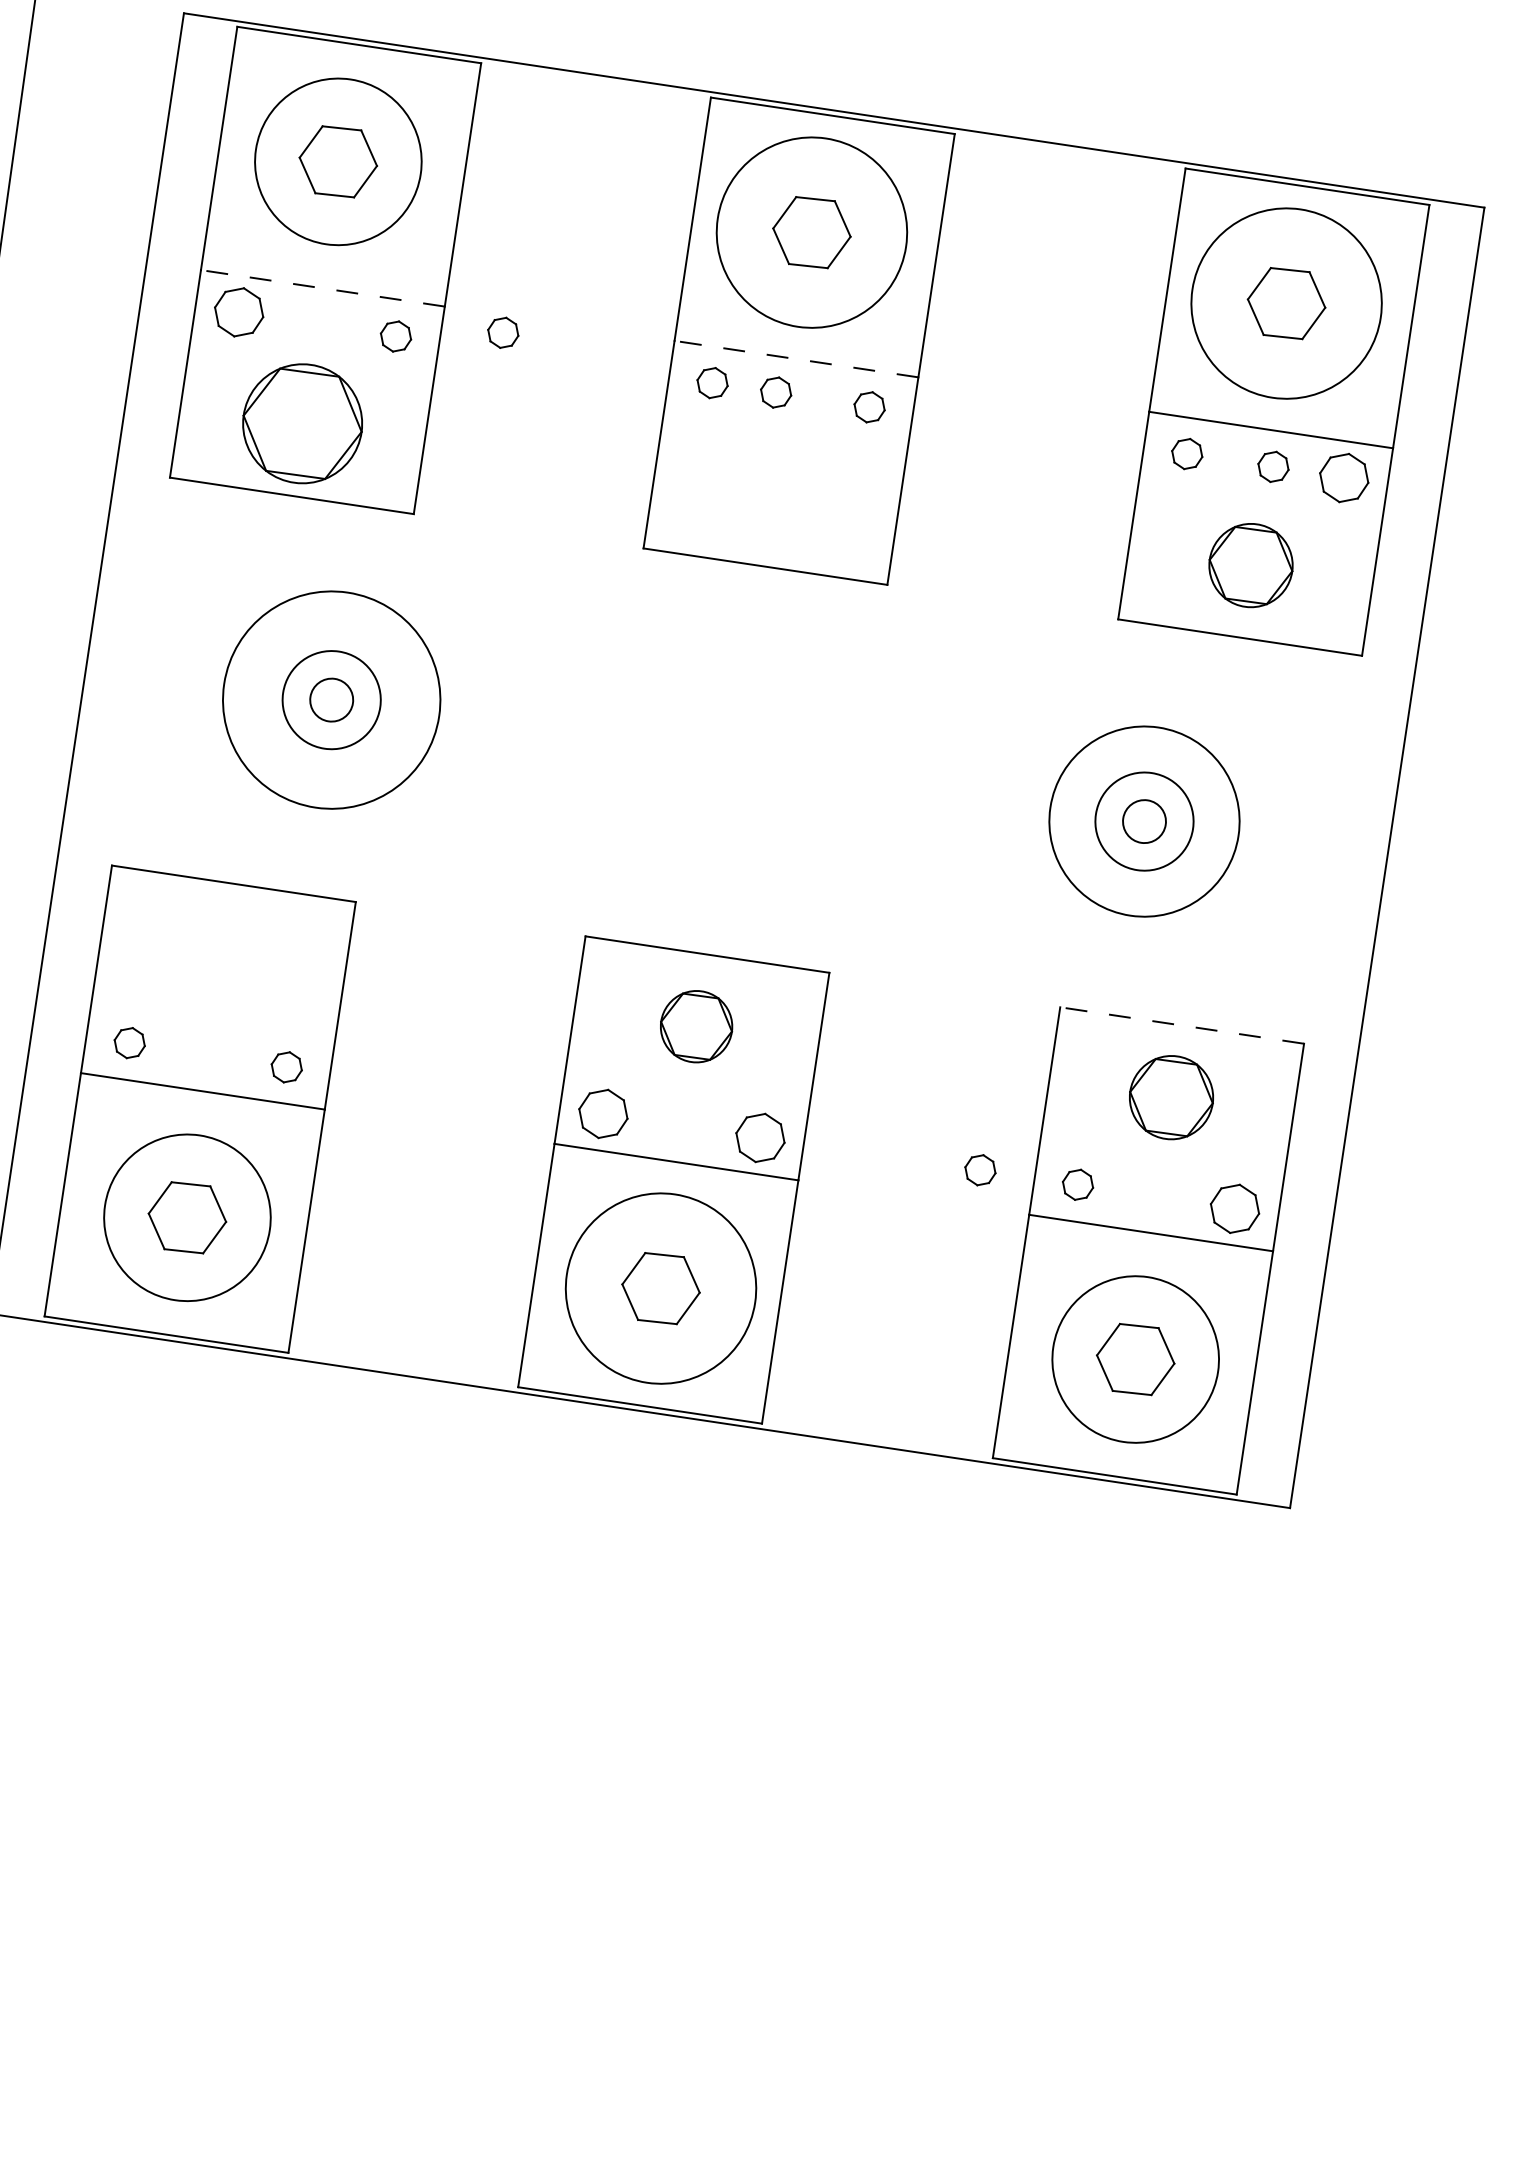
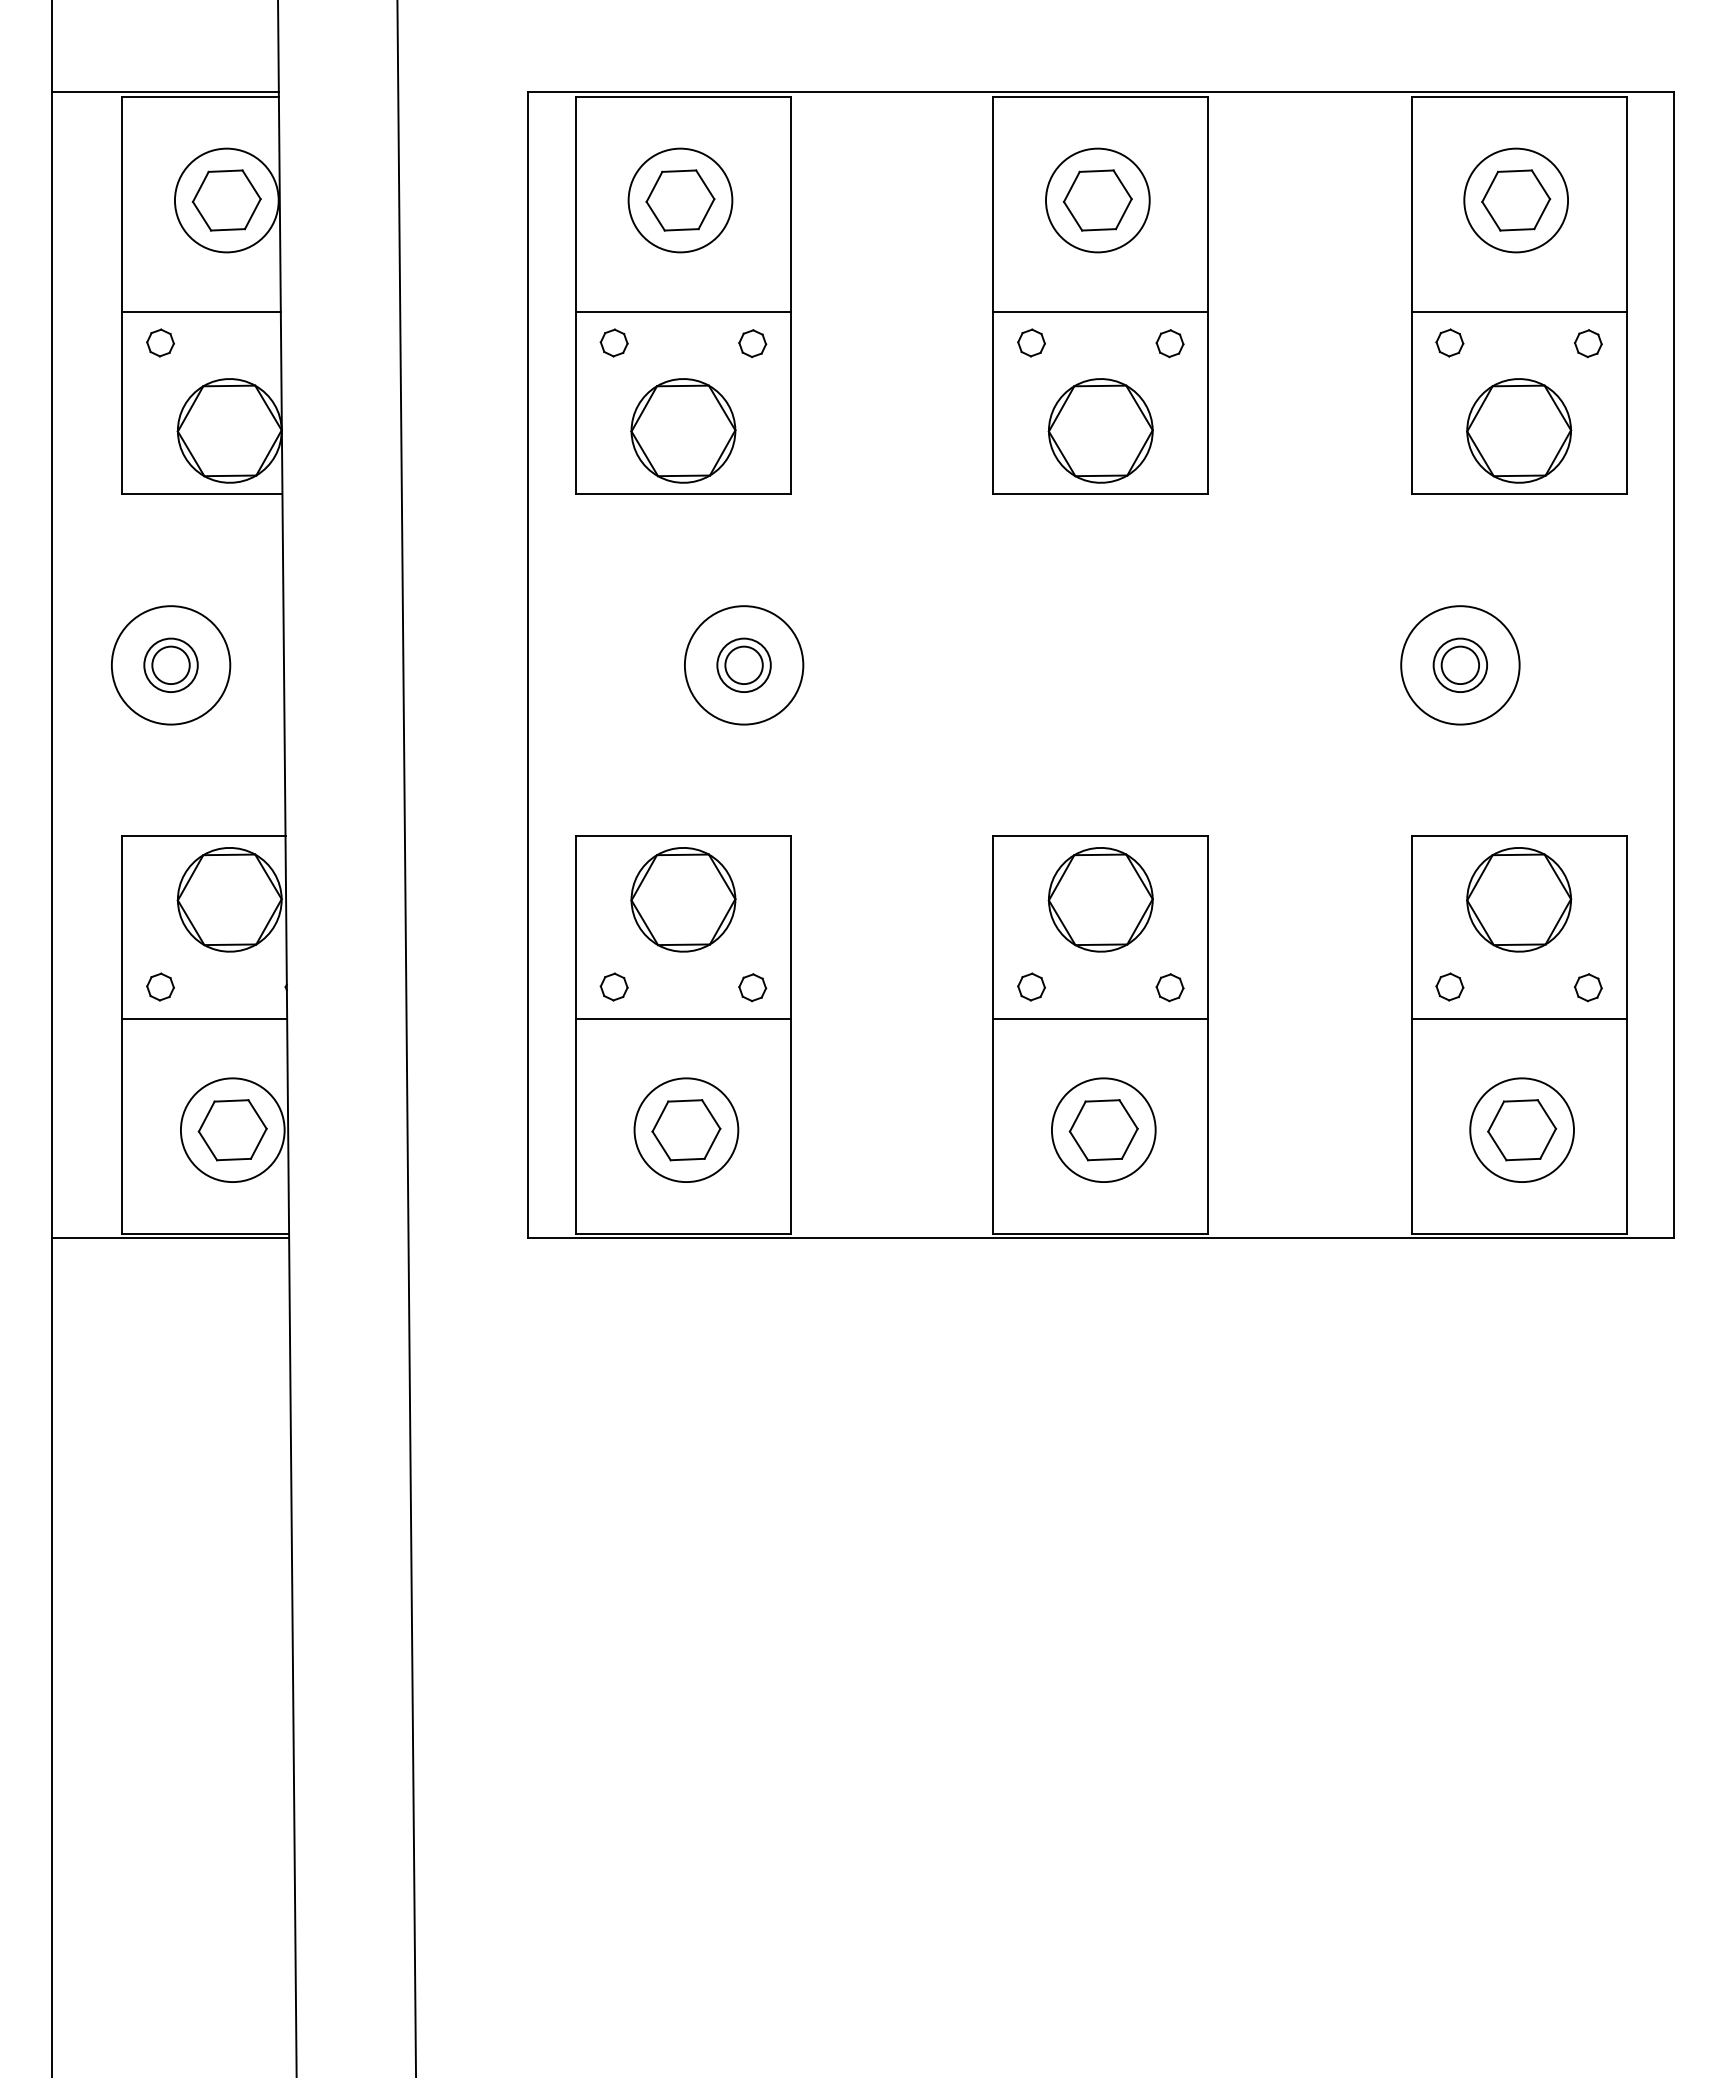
circle: (338, 161) -> (680, 200), size x0.71
circle: (811, 232) -> (1097, 200), size x0.62
line: (321, 288) -> (682, 311), dashed -> solid
circle: (1286, 303) -> (1516, 200), size x0.62
part: (238, 311) -> (613, 342), size x0.62
part: (503, 332) -> (844, 326), removed
line: (796, 359) -> (1100, 311), dashed -> solid
part: (776, 391) -> (1087, 342), removed
part: (1273, 466) -> (1525, 342), removed
part: (1344, 478) -> (1588, 343), size x0.62
part: (775, 494) -> (1100, 430), added
part: (1251, 565) -> (1519, 430), size x1.43
circle: (331, 700) -> (743, 665), size x0.62
circle: (331, 700) -> (743, 665), size x0.62
circle: (1144, 821) -> (1460, 665), size x0.62
circle: (1144, 821) -> (1460, 665), size x0.71
part: (223, 955) -> (683, 899), added
line: (1181, 1025) -> (1518, 836), dashed -> solid
part: (696, 1026) -> (1100, 899), size x1.67
part: (1171, 1097) -> (1519, 899), size x1.43
part: (603, 1113) -> (1031, 986), size x0.62
part: (759, 1137) -> (1169, 987), size x0.62
part: (980, 1169) -> (1363, 986), removed
part: (1235, 1208) -> (1588, 987), size x0.62
circle: (187, 1218) -> (686, 1130), size x0.71
circle: (660, 1288) -> (1103, 1130), size x0.62
circle: (1134, 1359) -> (1521, 1130), size x0.71

